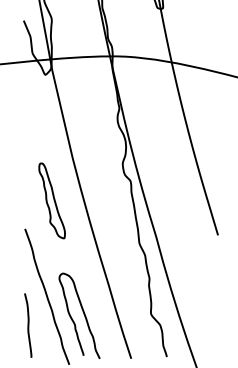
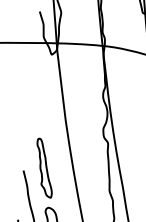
part: (51, 200) -> (44, 167), moved

